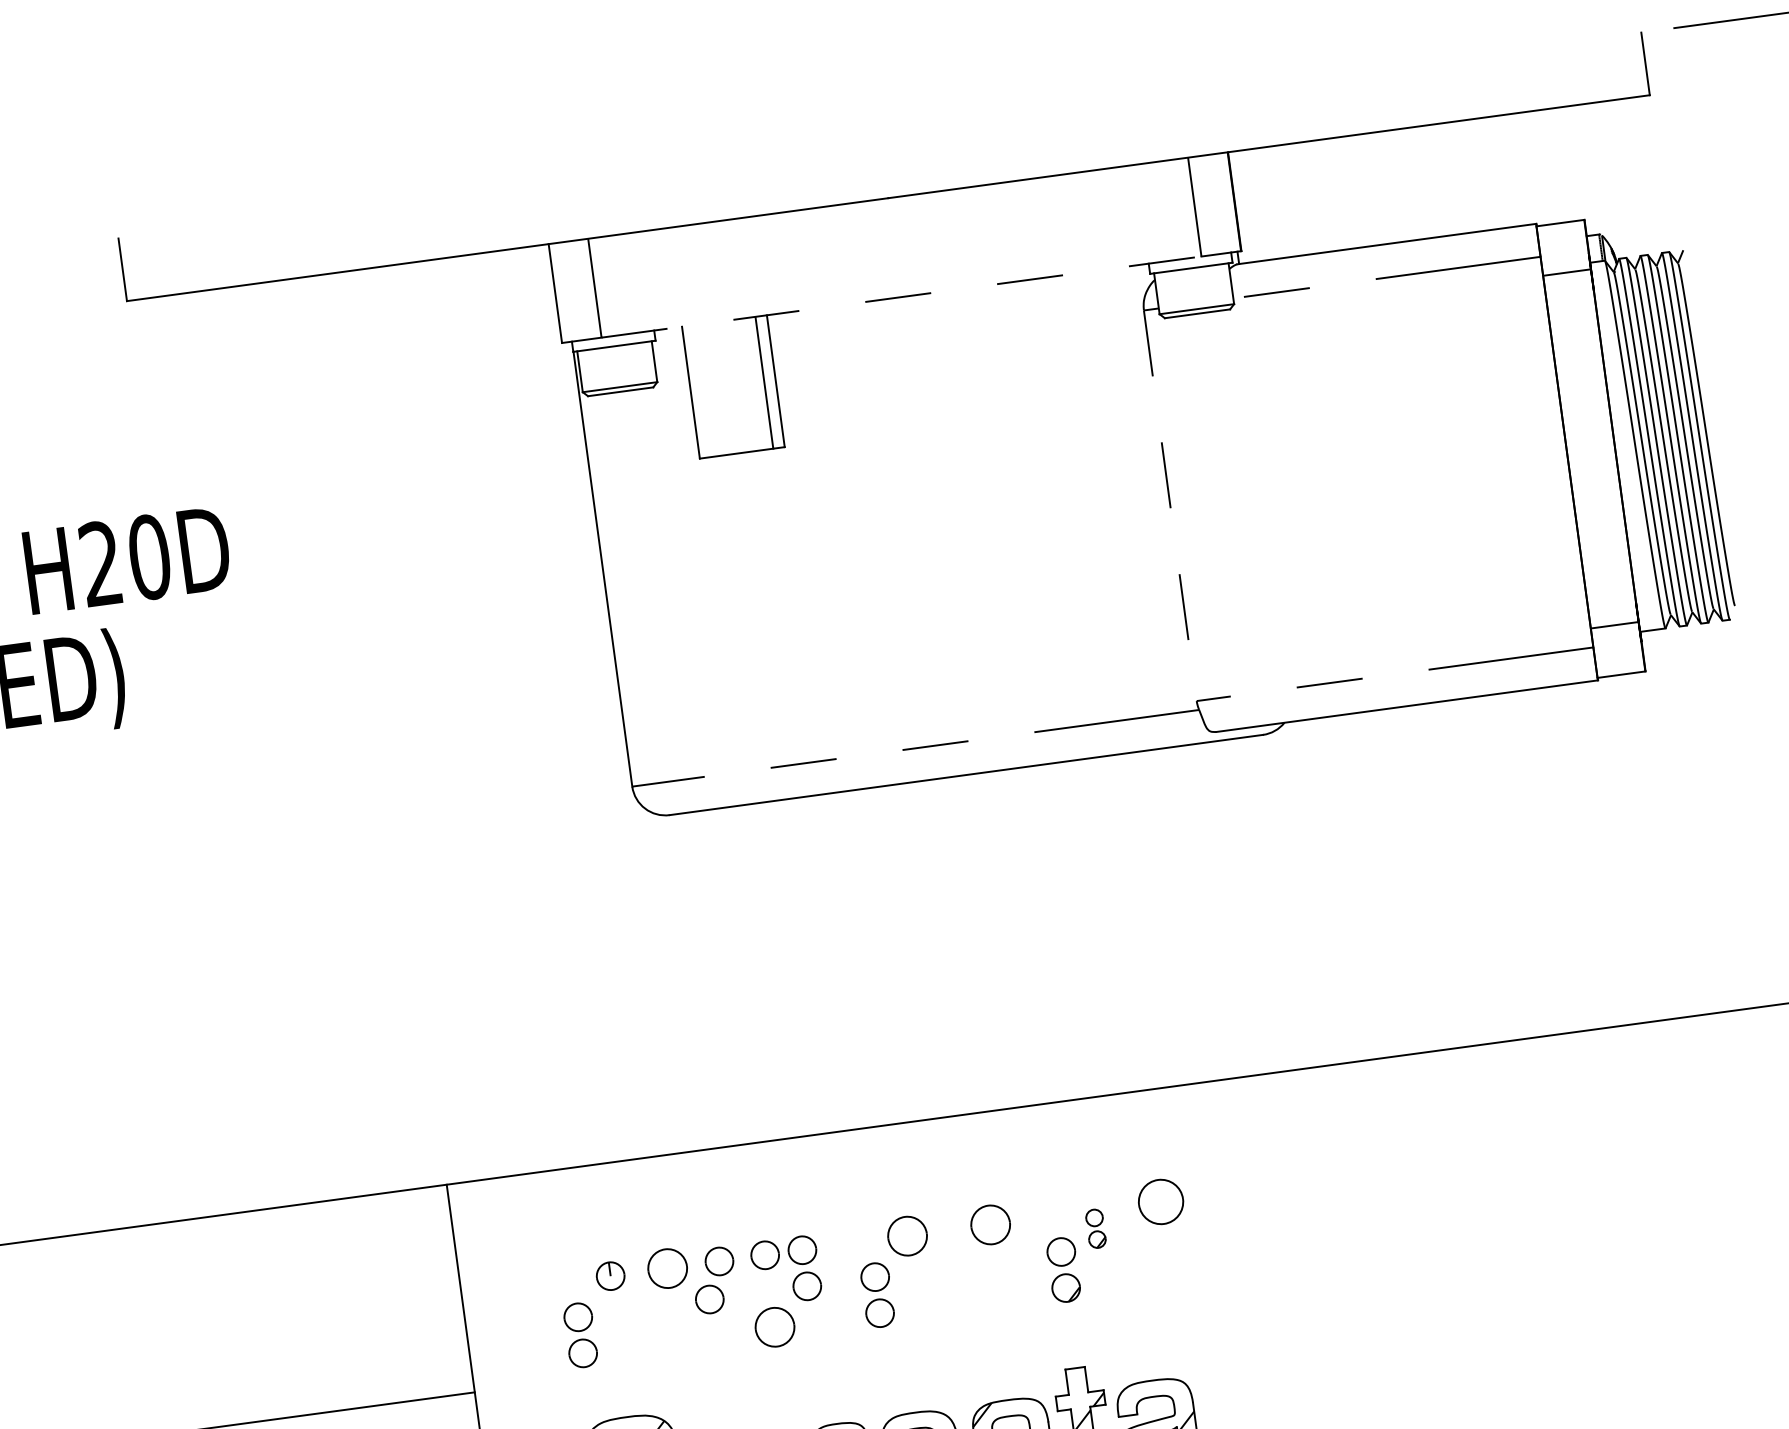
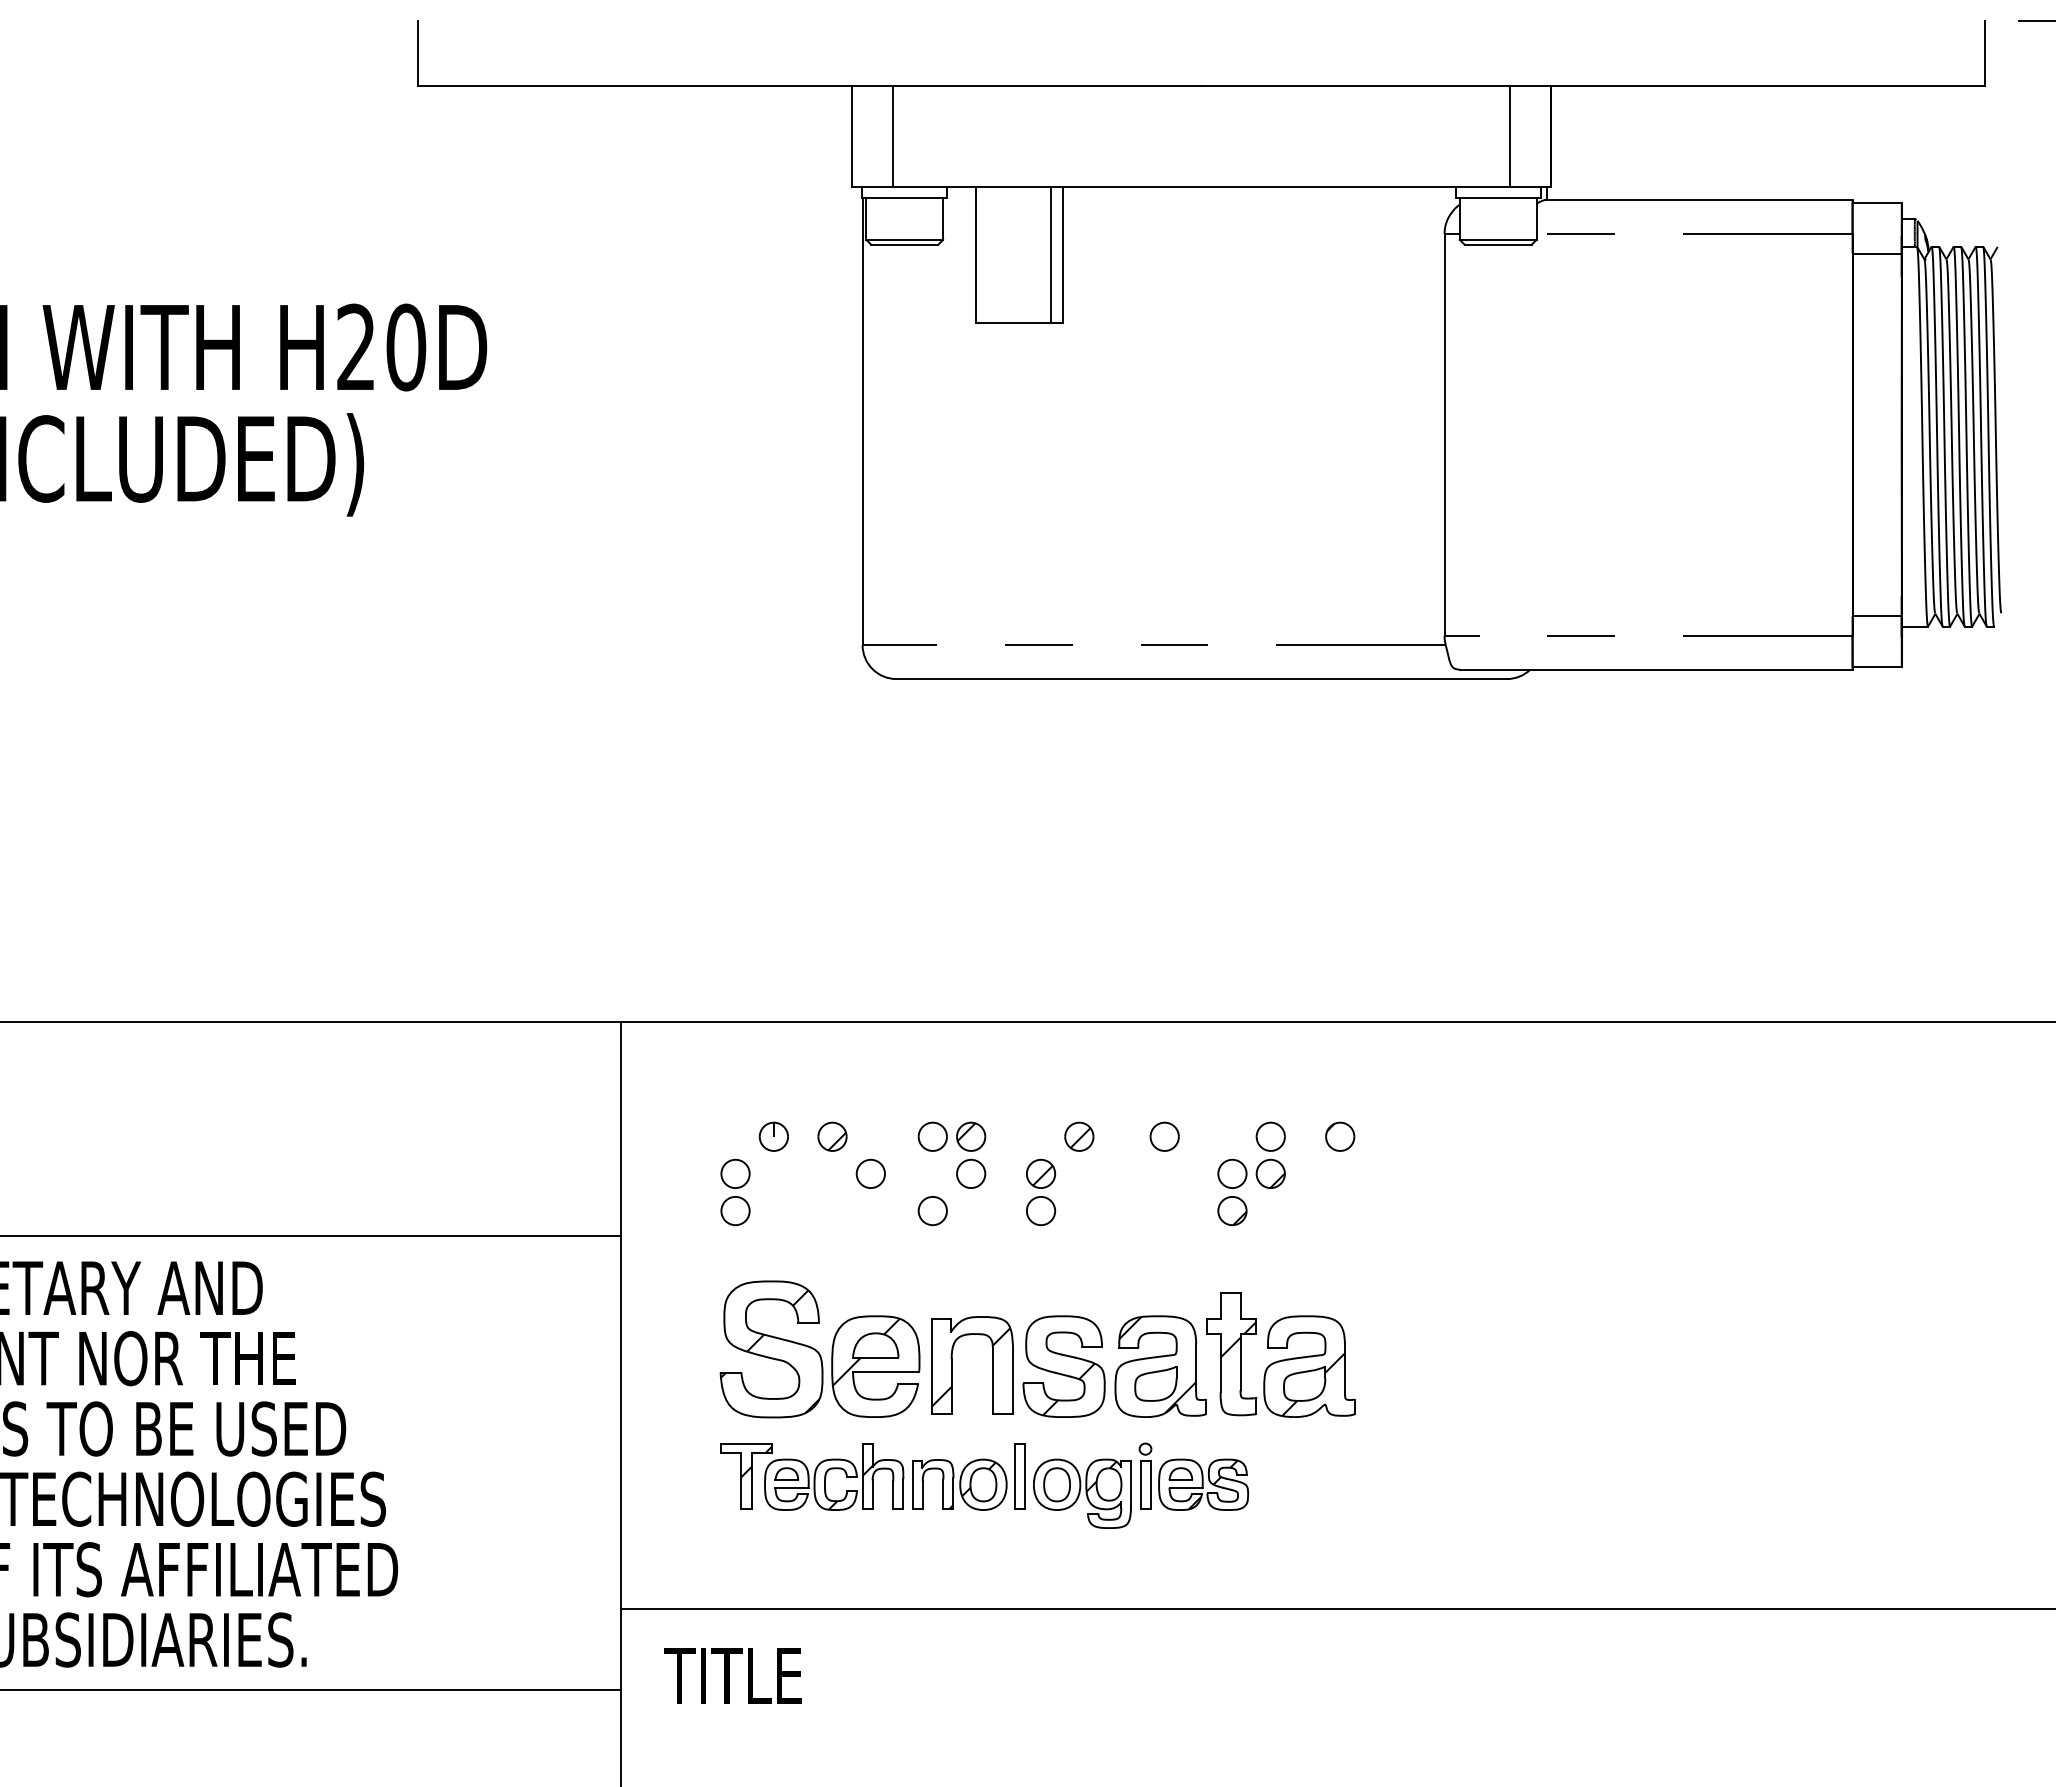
line: (901, 297) -> (1201, 187), dashed -> solid
line: (1170, 505) -> (1444, 434), dashed -> solid
part: (1161, 1201) -> (1340, 1136), size x0.62
part: (990, 1224) -> (1164, 1136), size x0.71
part: (1095, 1228) -> (1270, 1154), size x1.67
part: (907, 1235) -> (1079, 1136), size x0.71
hatch: (797, 1246) -> (966, 1132), added
part: (719, 1261) -> (885, 1136), removed
part: (667, 1268) -> (832, 1136), size x0.71
hatch: (876, 1278) -> (1042, 1175), added
part: (774, 1327) -> (932, 1211), size x0.71

